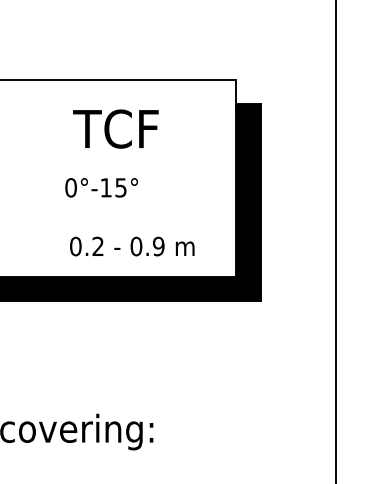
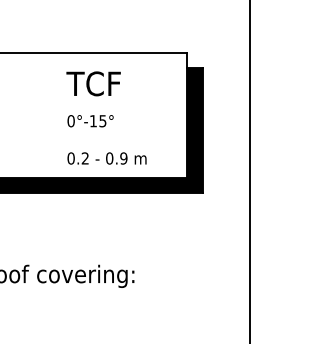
text: (115, 128) -> (93, 83), moved
text: (101, 188) -> (90, 121), moved
text: (131, 246) -> (106, 158), moved

